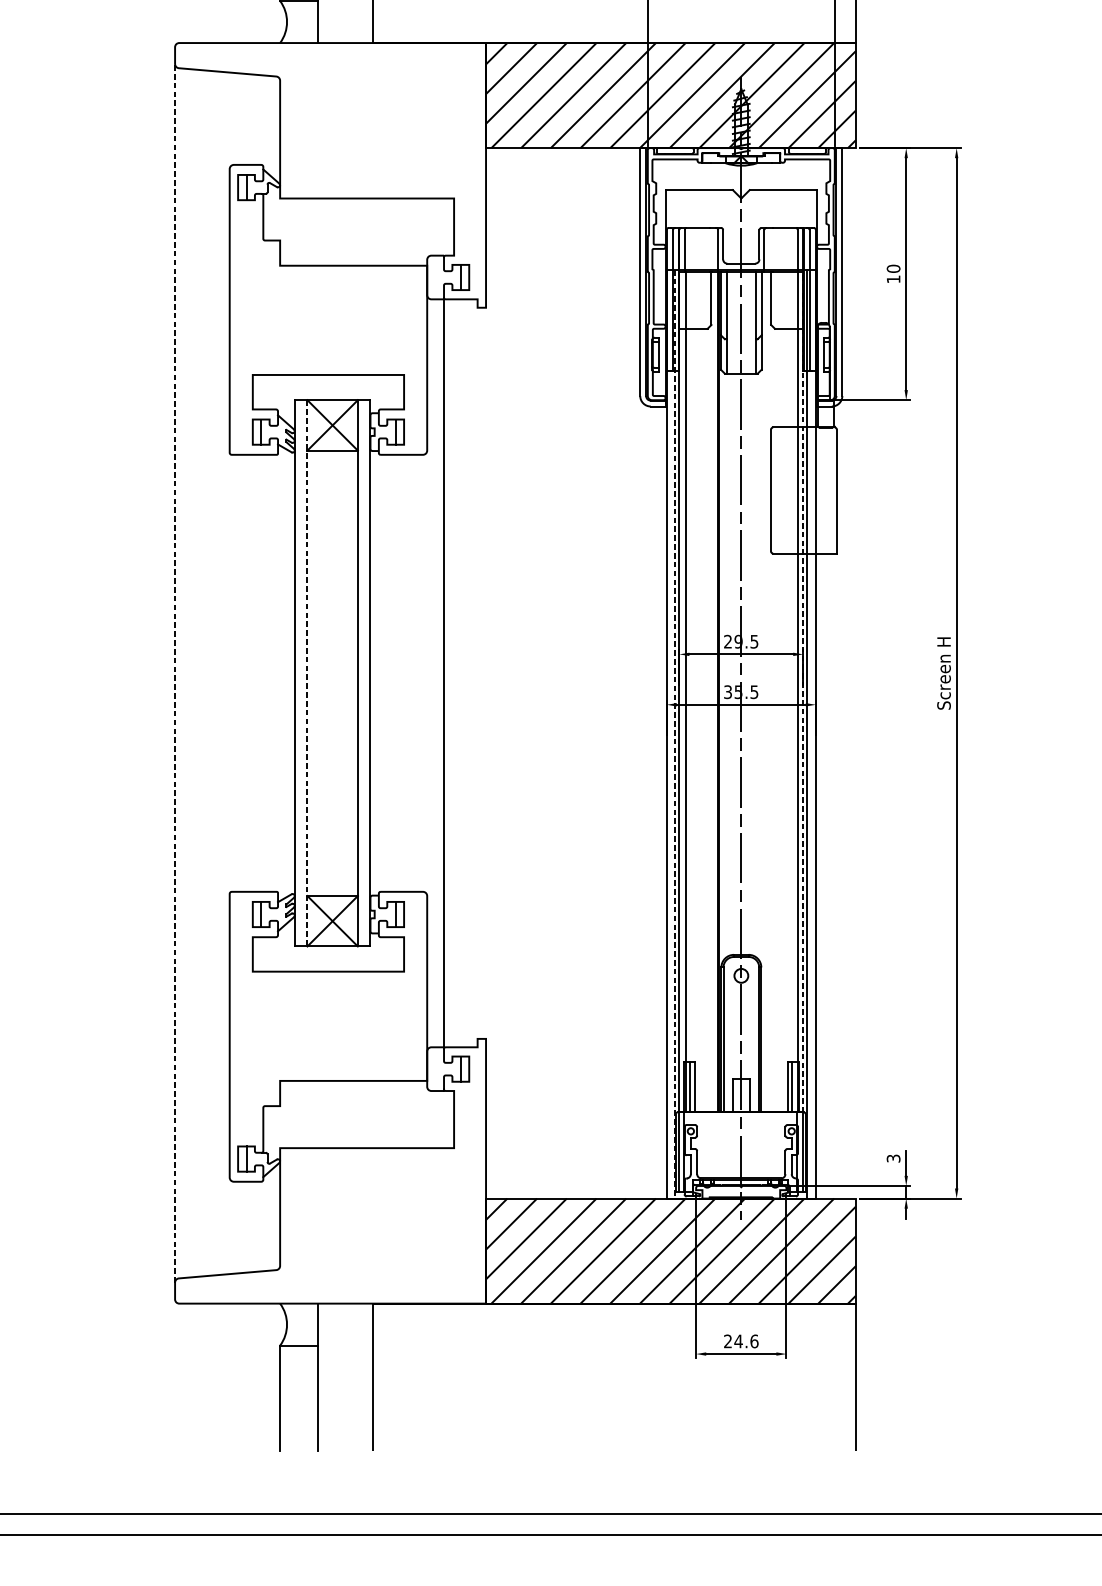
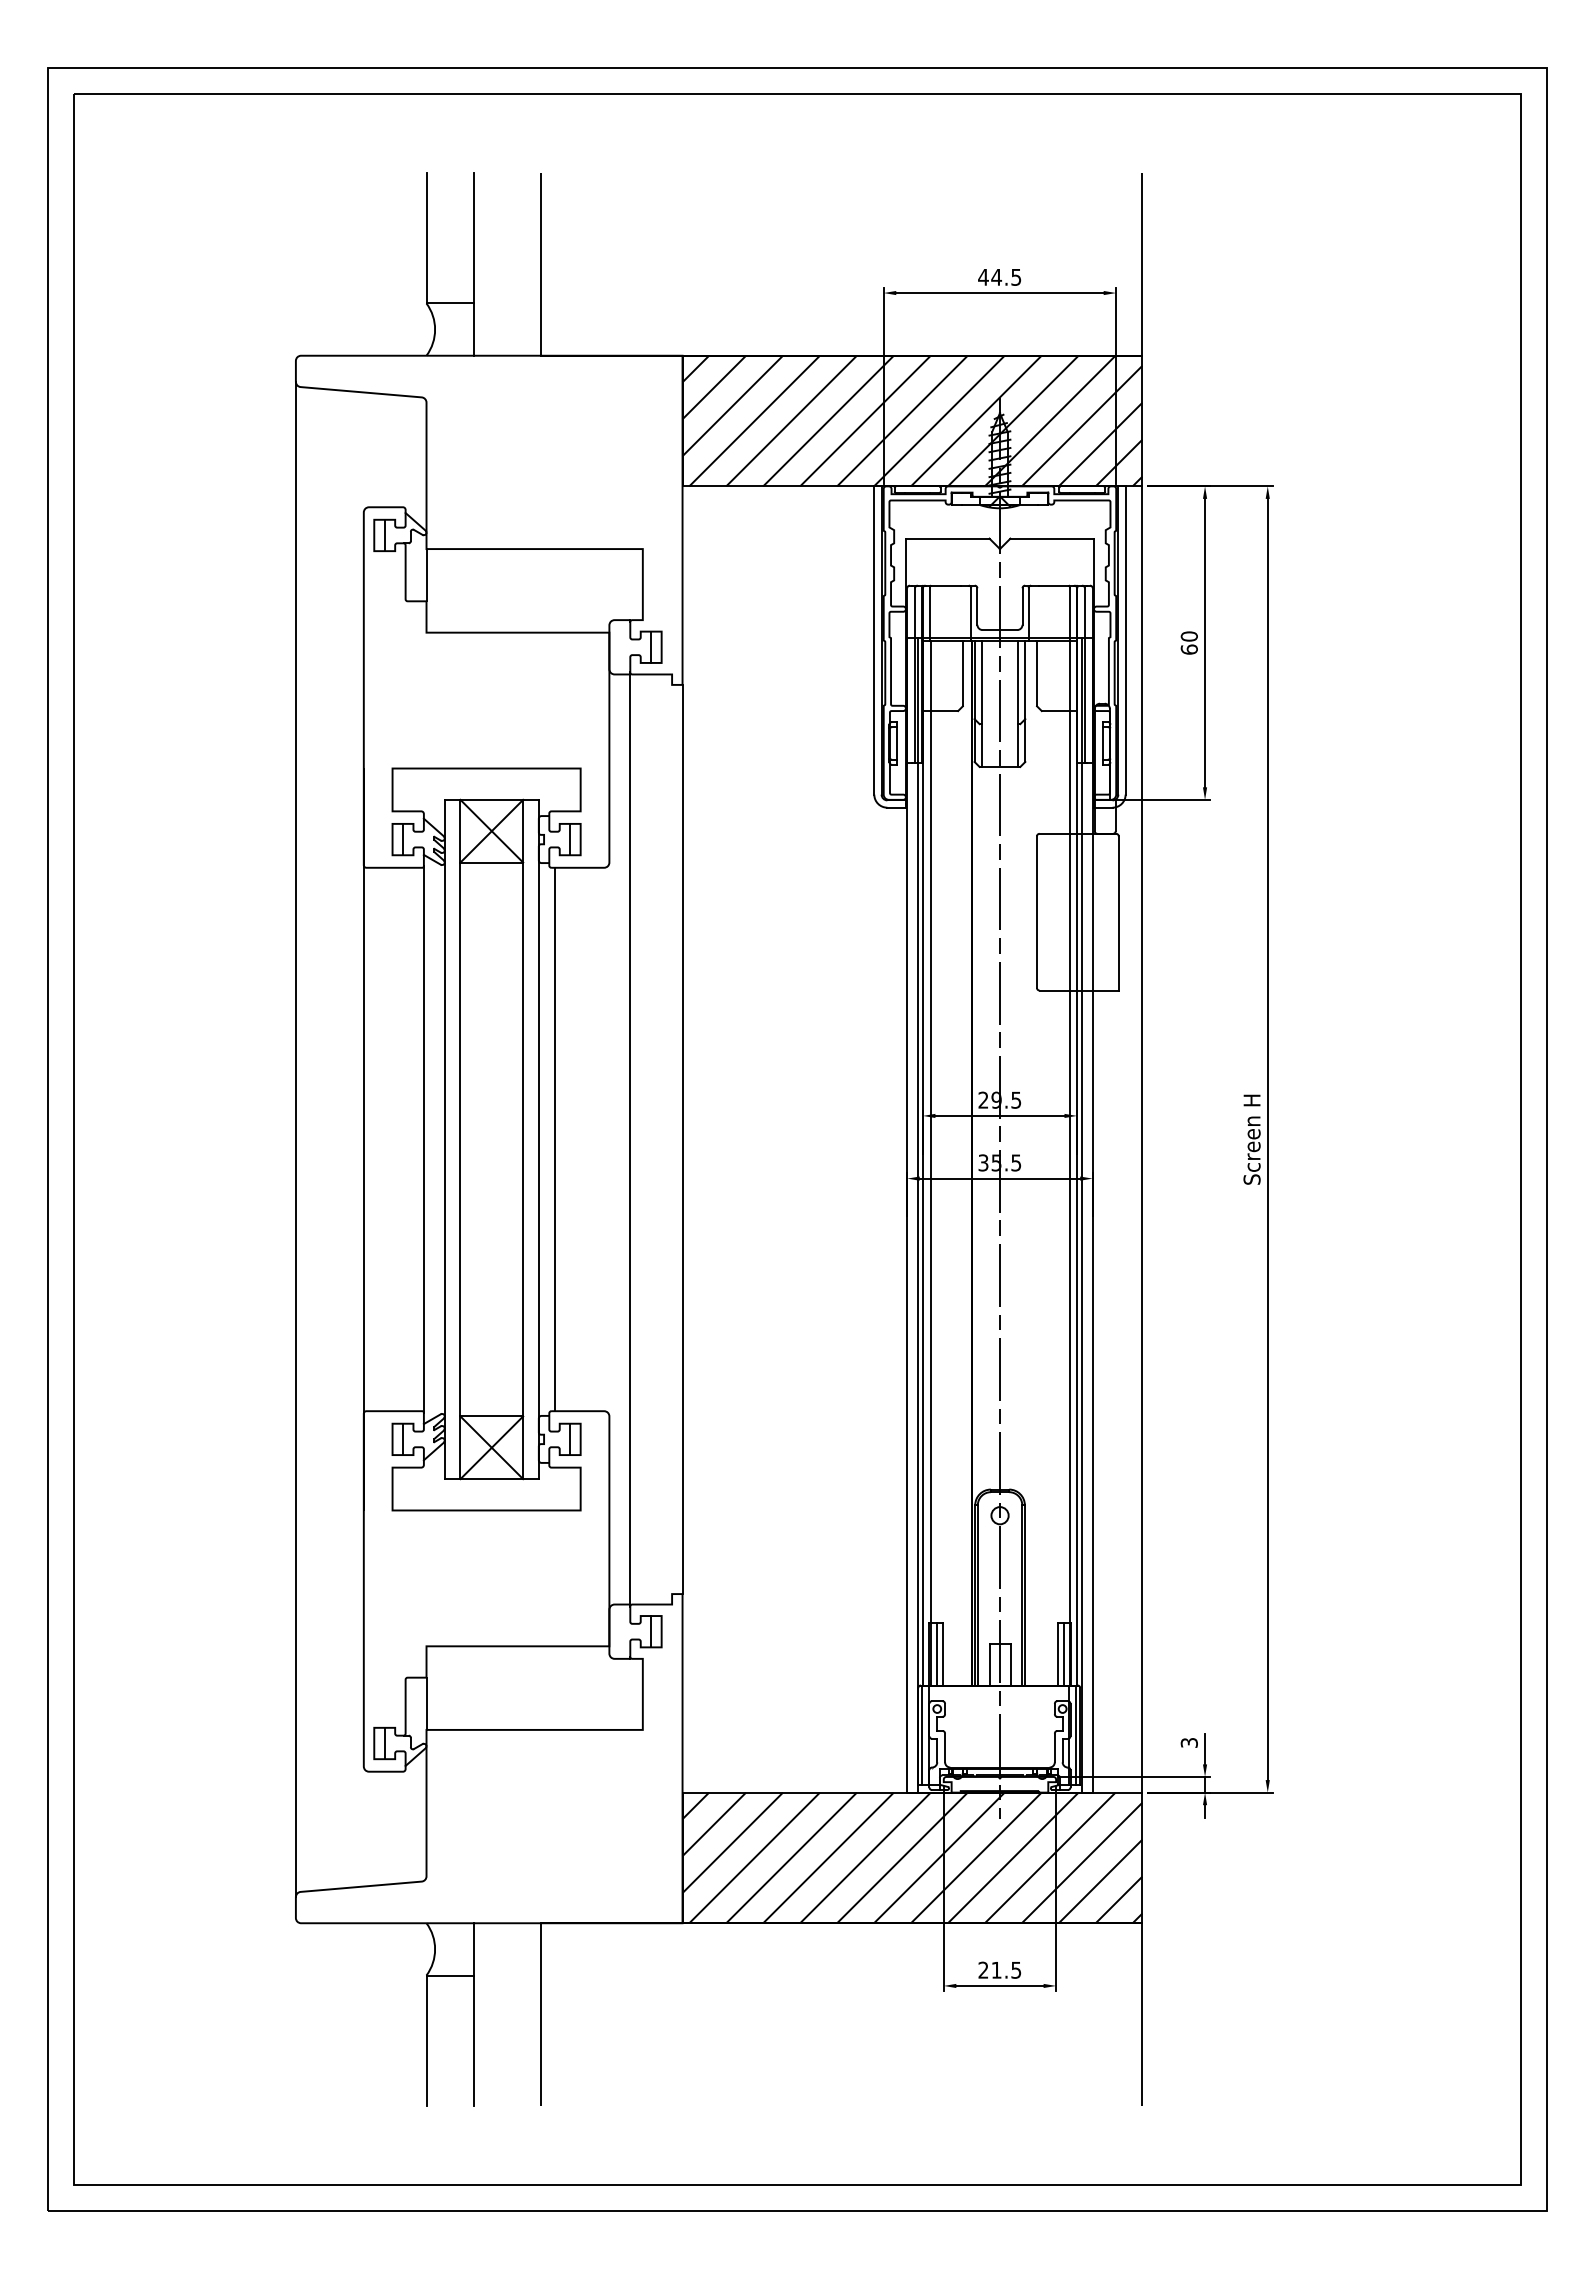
line: (280, 219) -> (426, 575), added
text: (892, 279) -> (1188, 649), 10 -> 60
line: (174, 673) -> (295, 1139), dashed -> solid
line: (229, 673) -> (363, 1139), added
line: (277, 673) -> (423, 1139), added
line: (307, 673) -> (460, 1139), dashed -> solid
line: (383, 673) -> (554, 1139), added
line: (485, 673) -> (682, 1139), added
line: (855, 673) -> (1142, 1139), added
line: (803, 692) -> (1077, 1163), dashed -> solid
line: (674, 734) -> (917, 1215), dashed -> solid
line: (280, 1126) -> (426, 1703), added
text: (746, 1340) -> (1006, 1969), 24.6 -> 21.5

